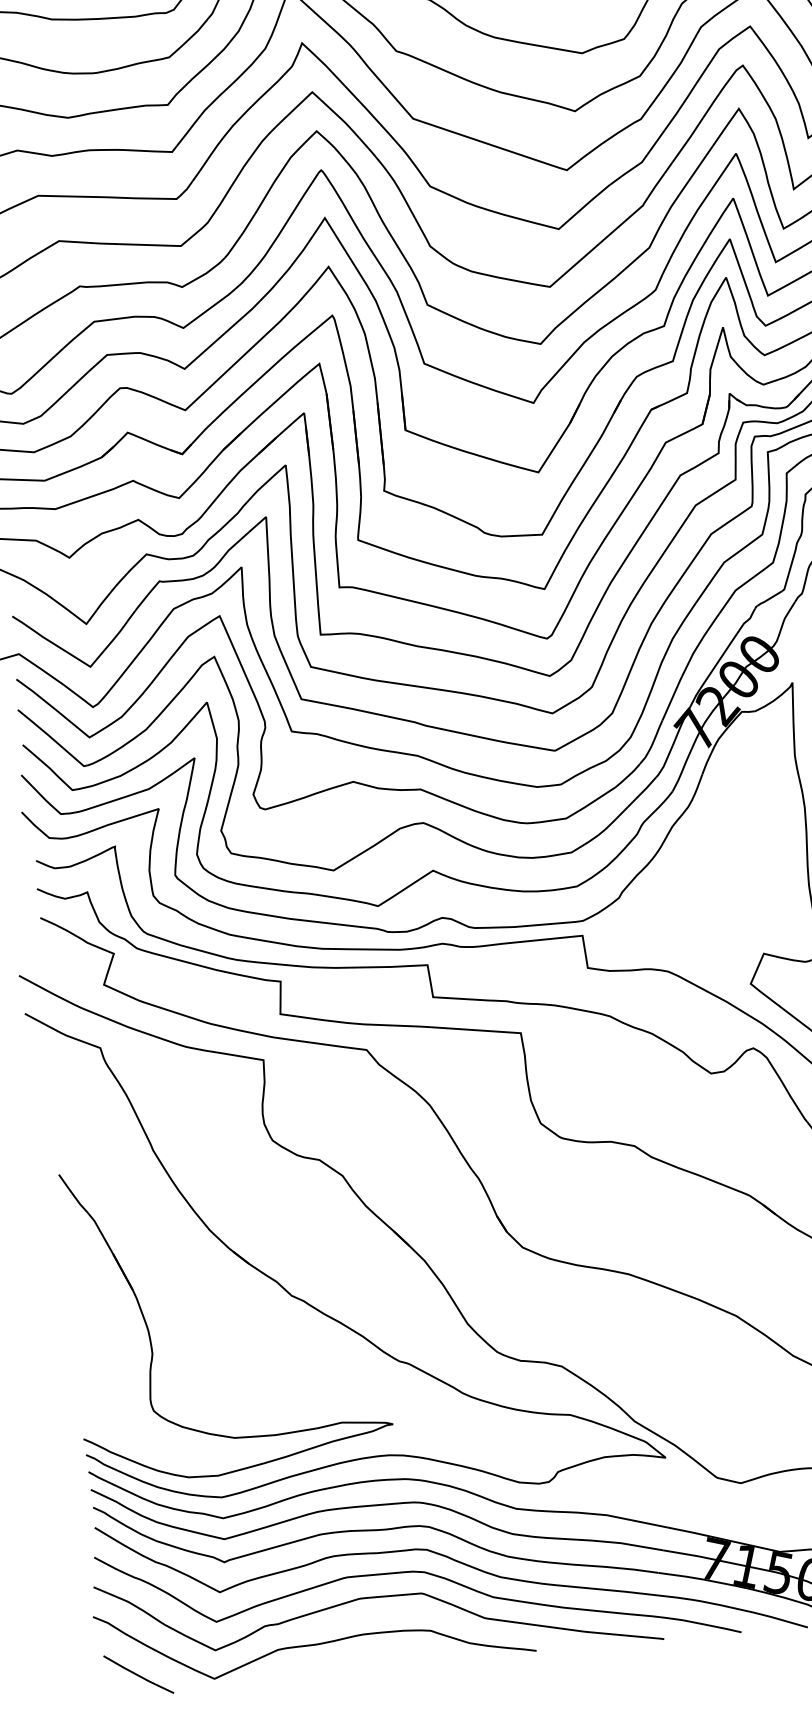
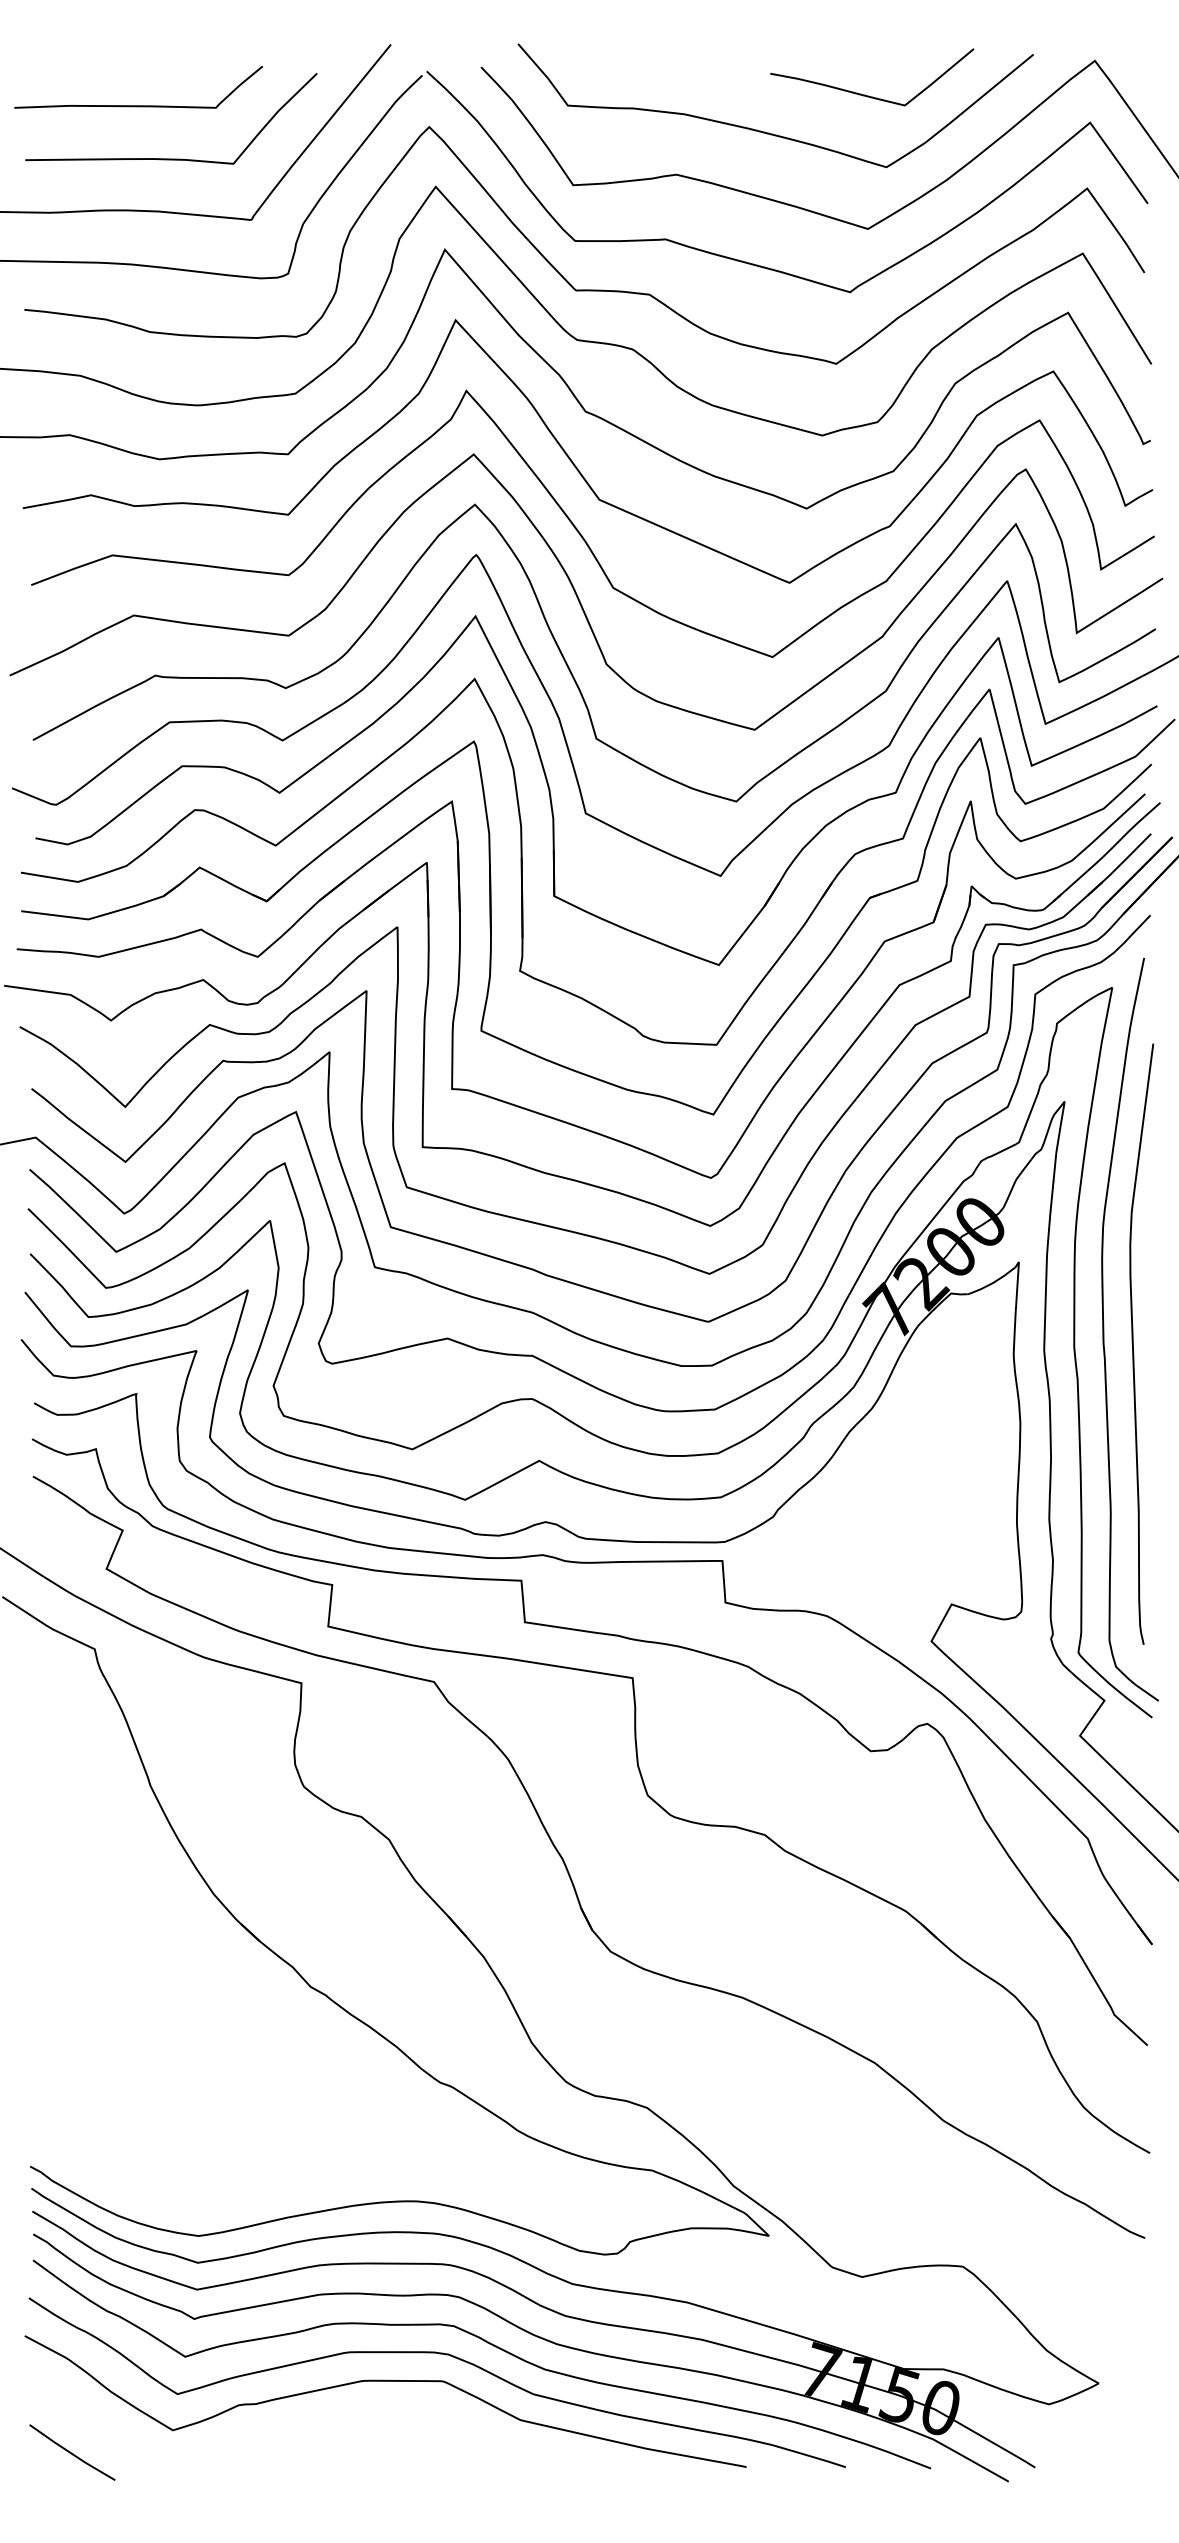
part: (149, 1333) -> (125, 2018), removed
curve: (315, 1643) -> (301, 2433), removed

